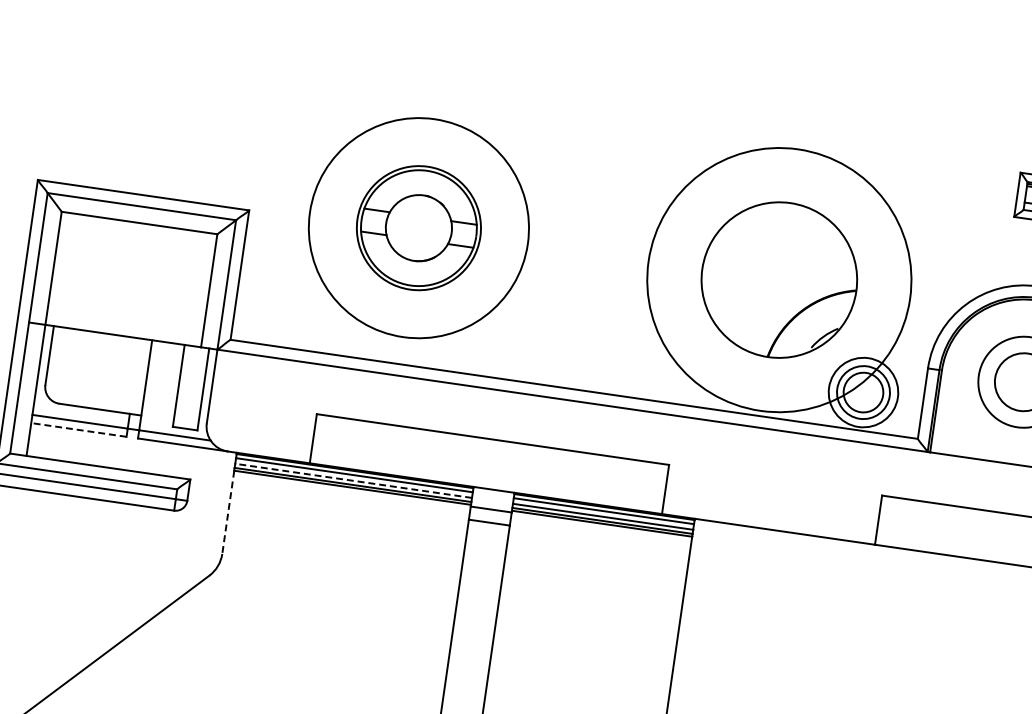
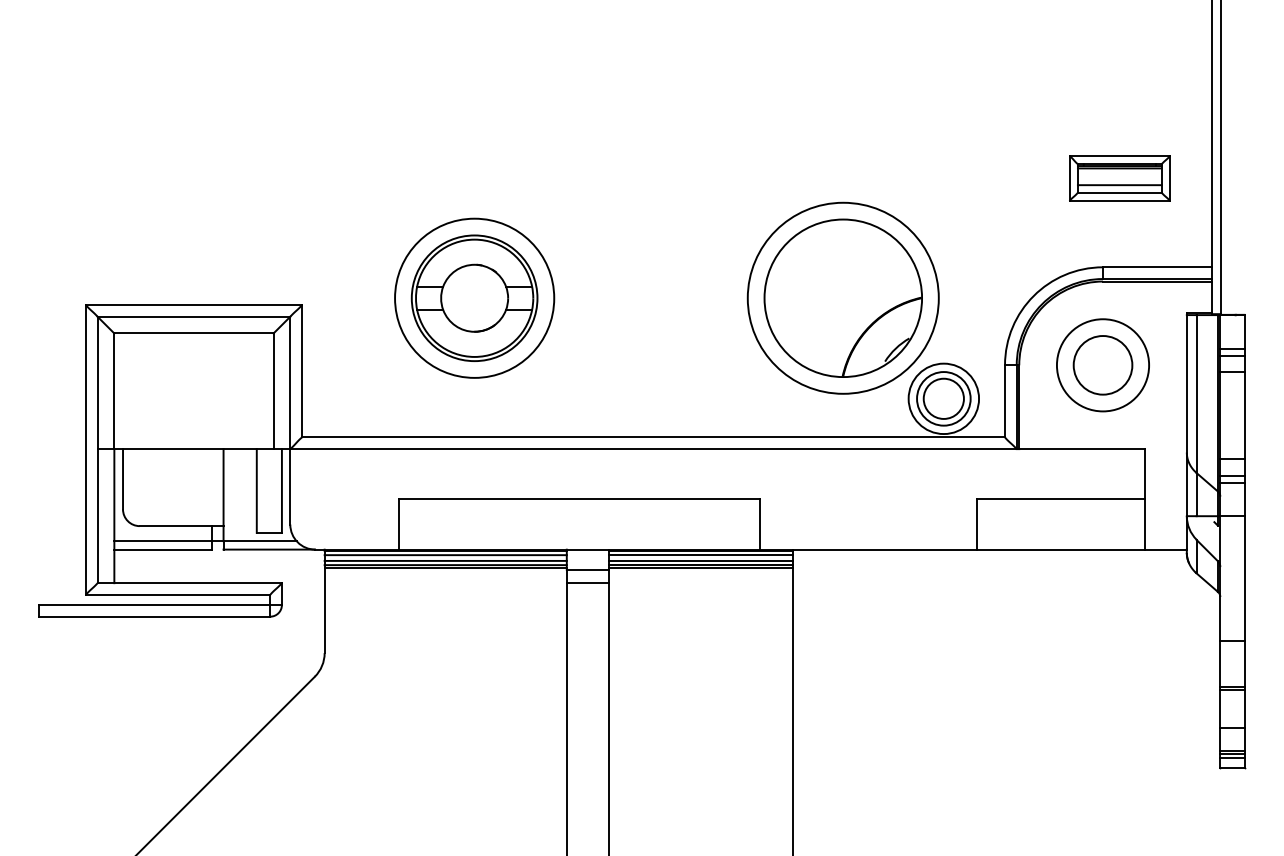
circle: (418, 227) -> (474, 297), size x0.71
circle: (778, 279) -> (842, 297), size x0.71
line: (79, 429) -> (163, 549), dashed -> solid
line: (353, 480) -> (445, 560), dashed -> solid
line: (228, 512) -> (324, 610), dashed -> solid

